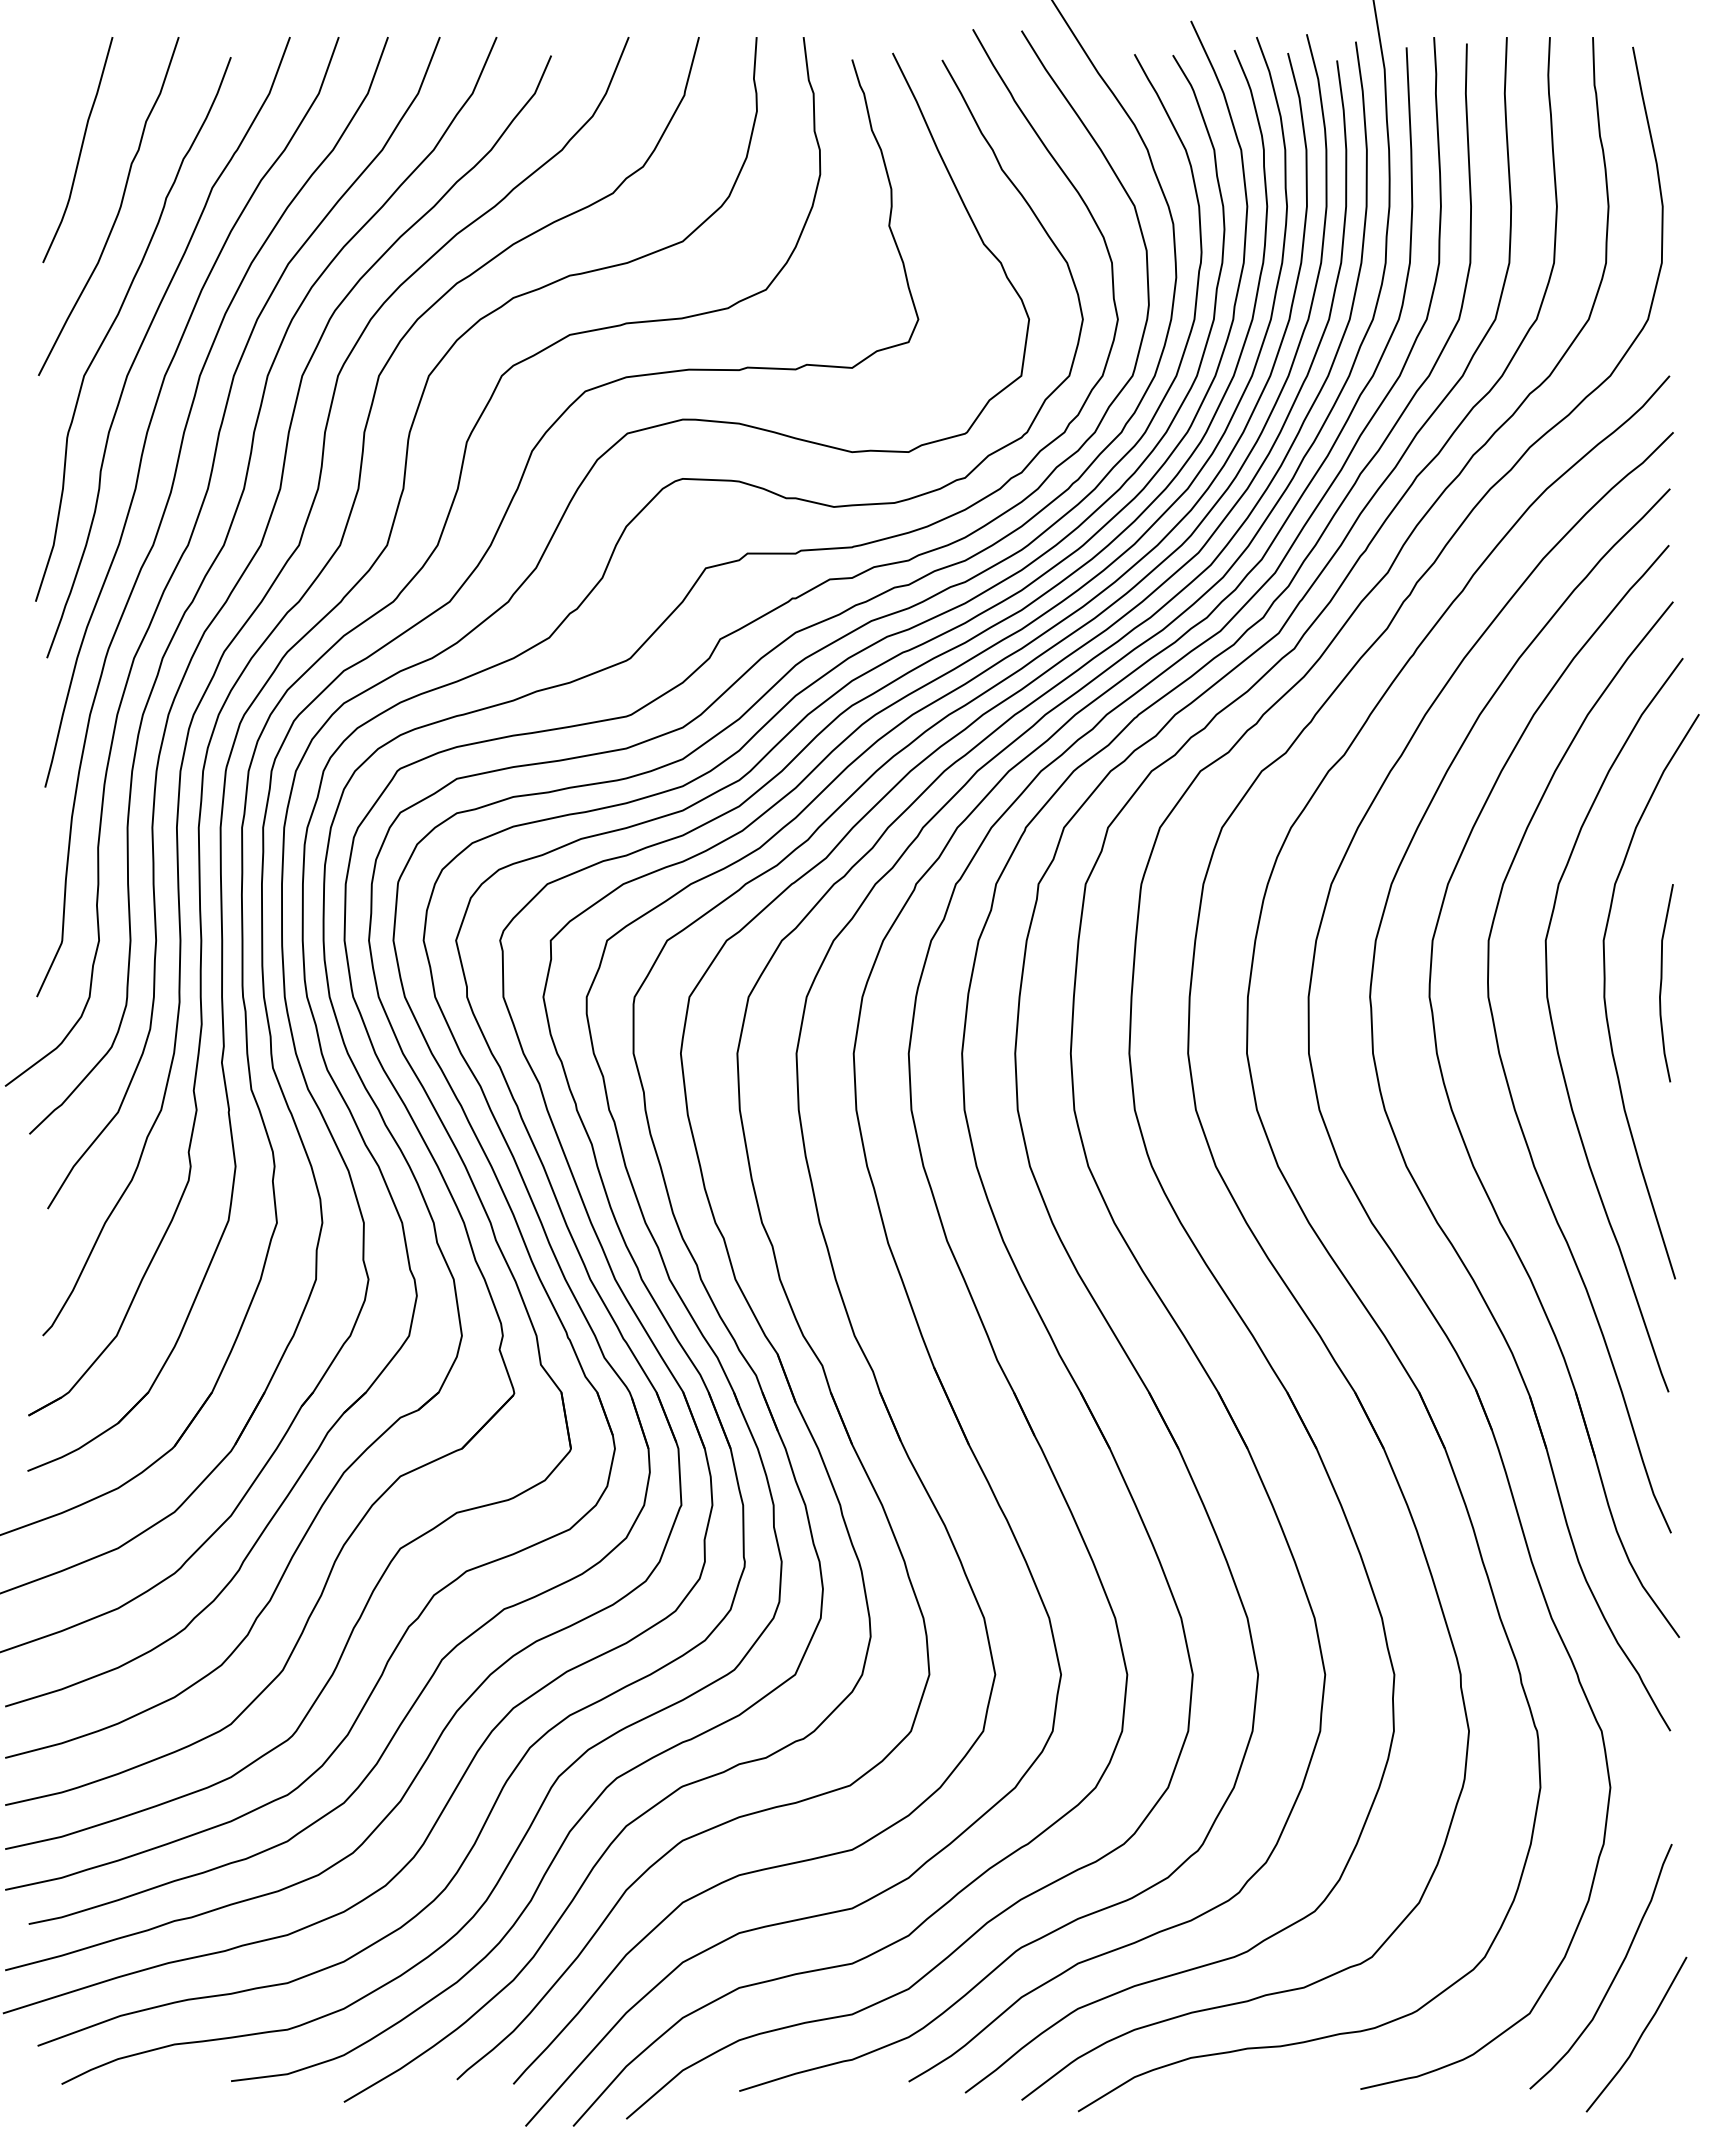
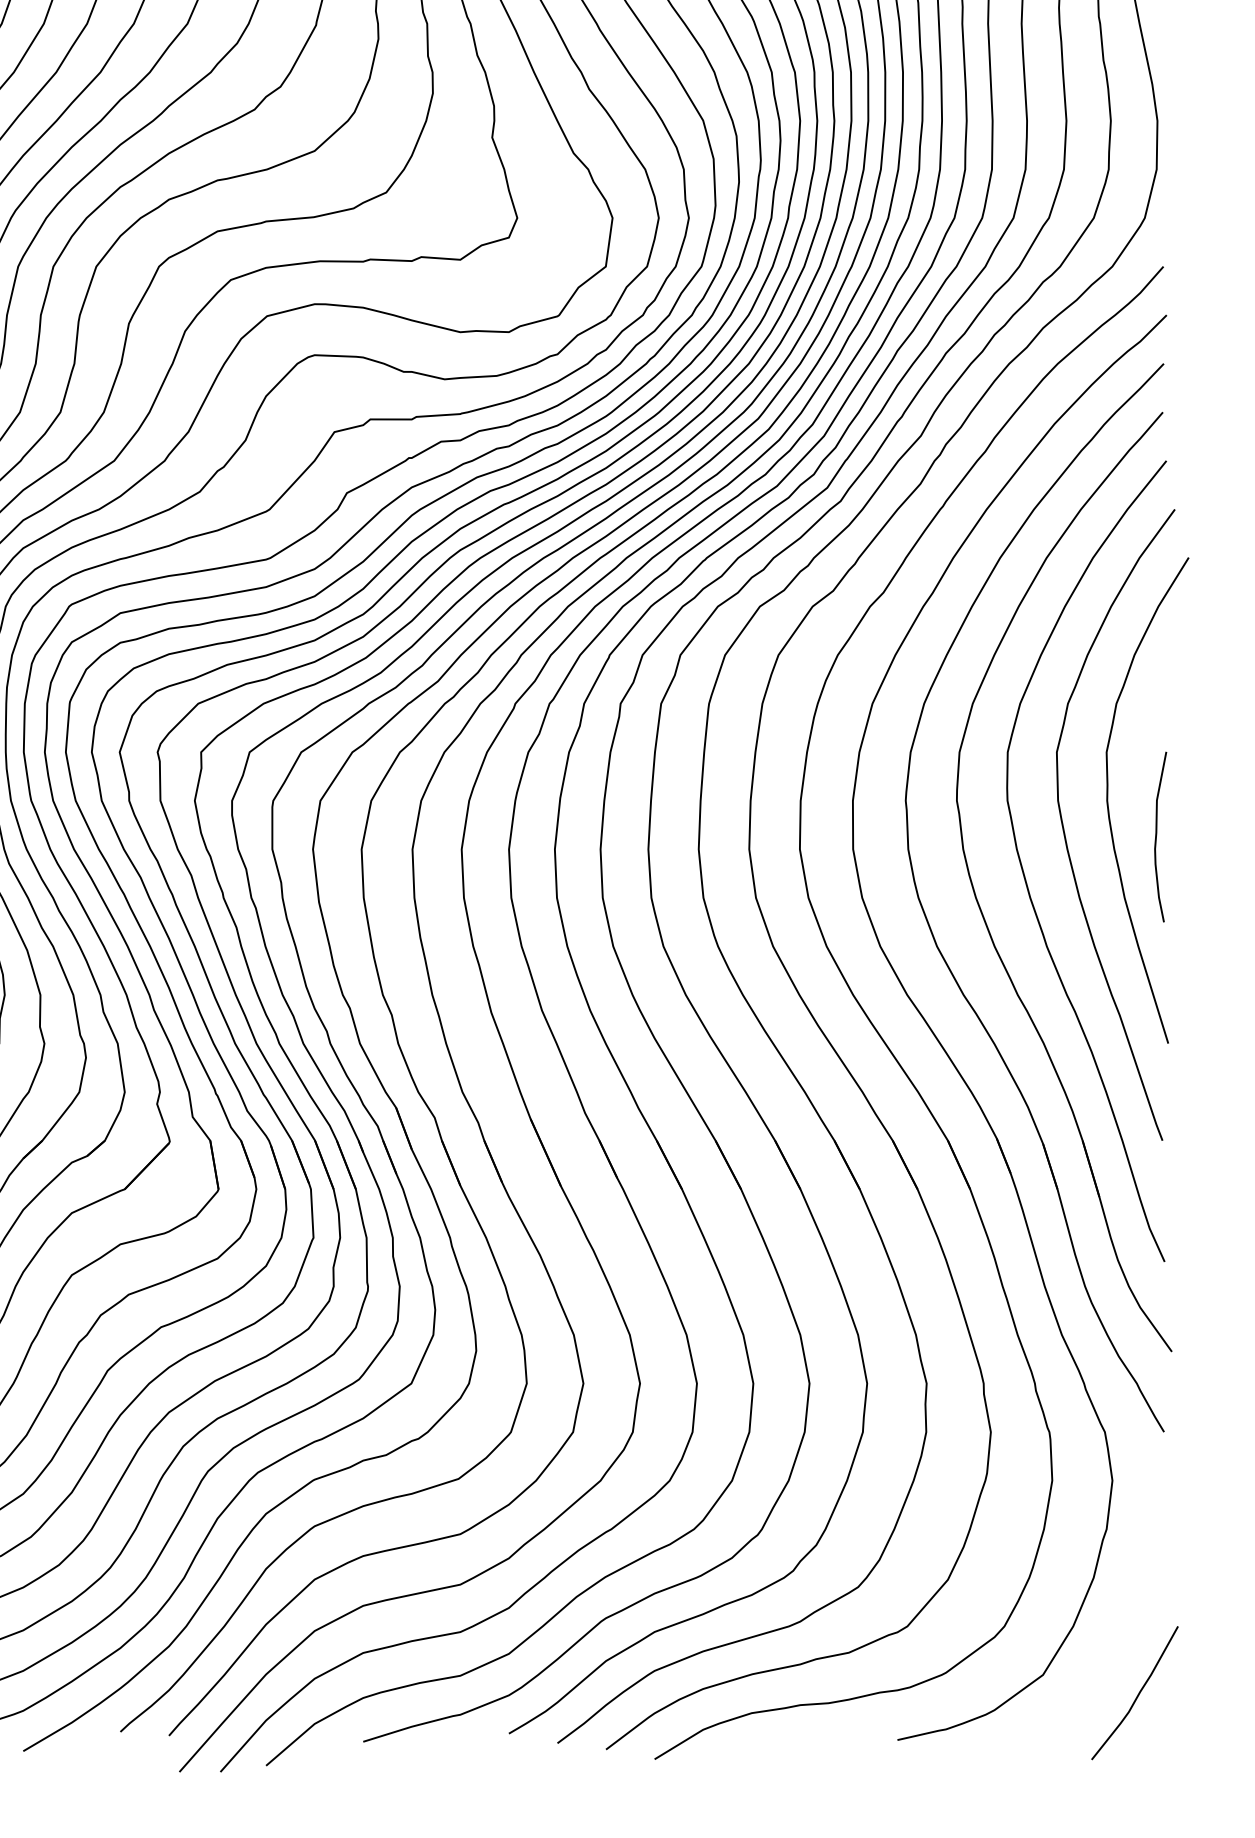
curve: (1662, 981) -> (1157, 835), moved
curve: (1614, 1975) -> (1115, 1642), removed

